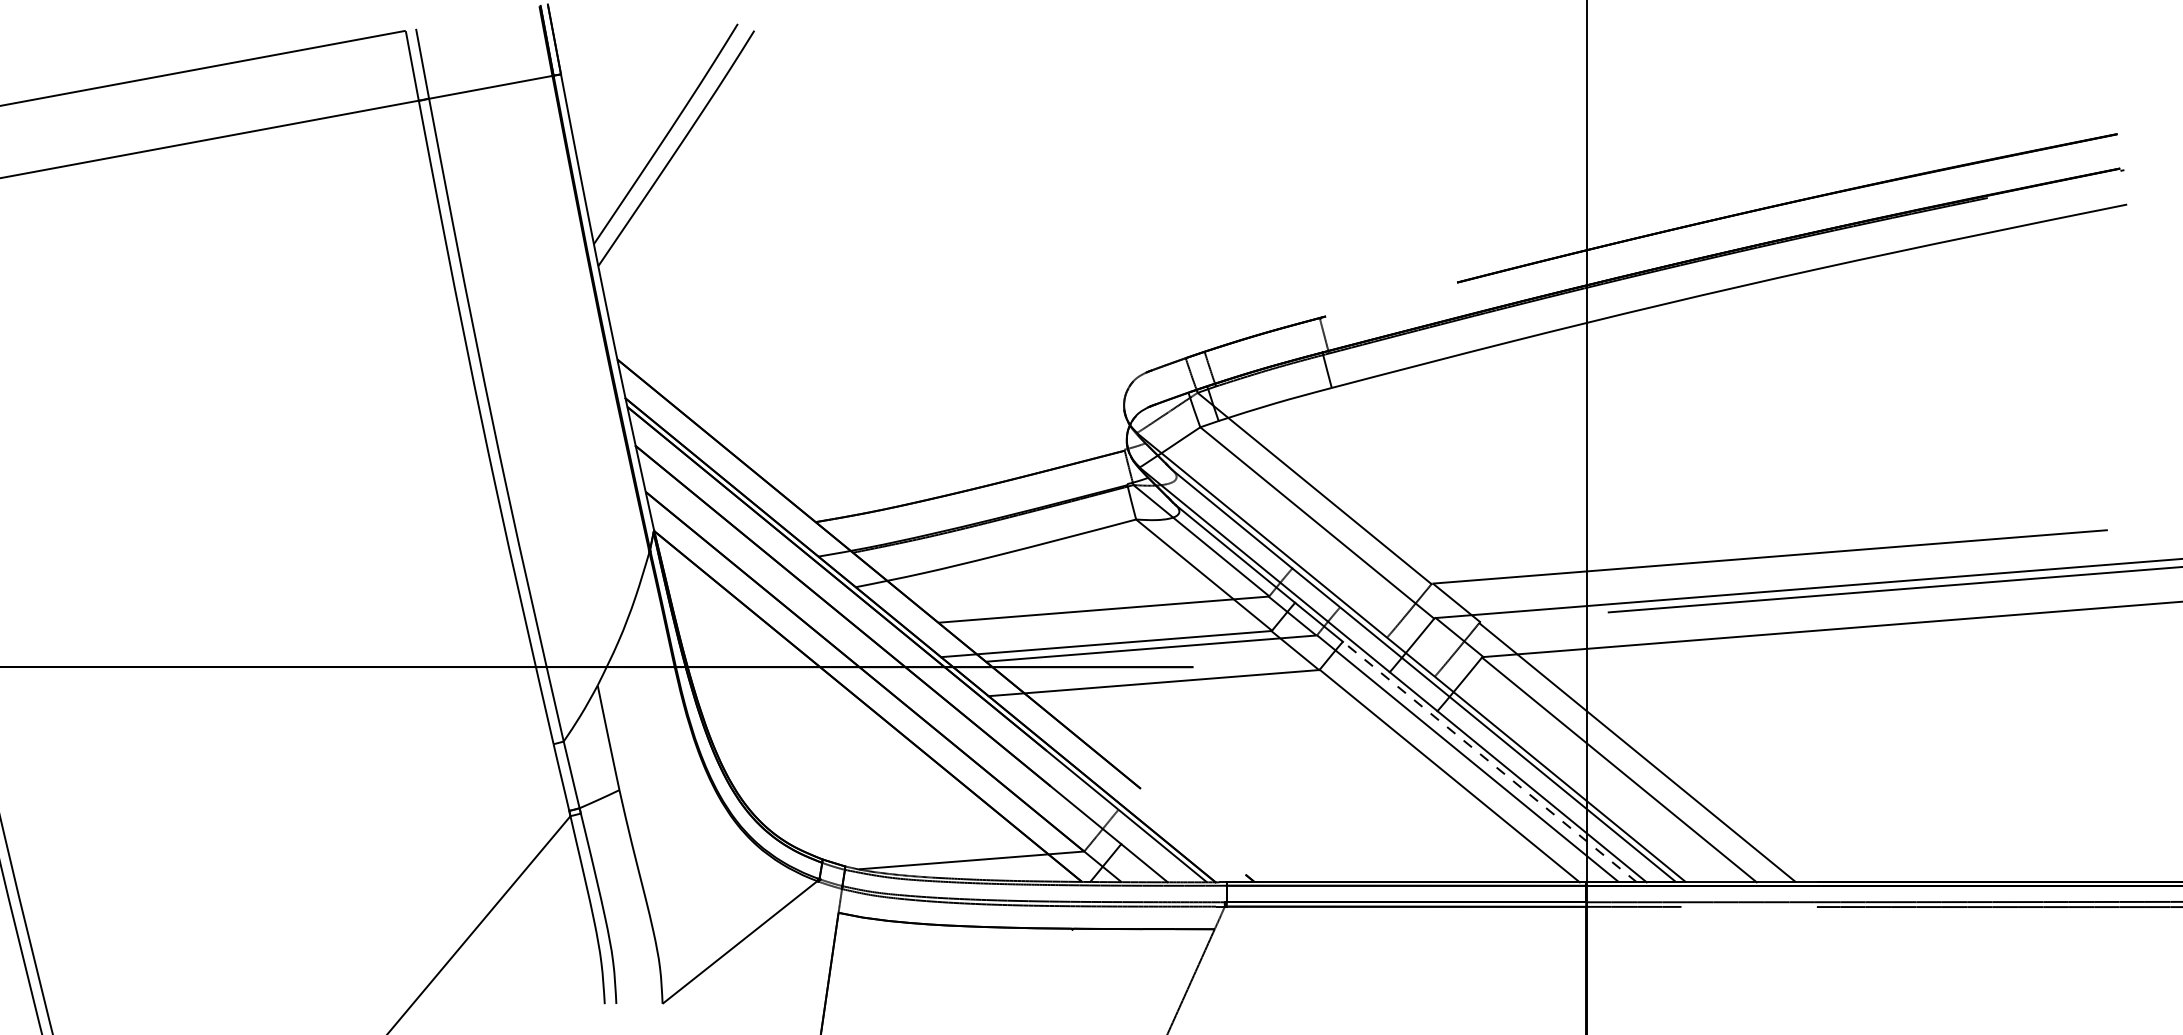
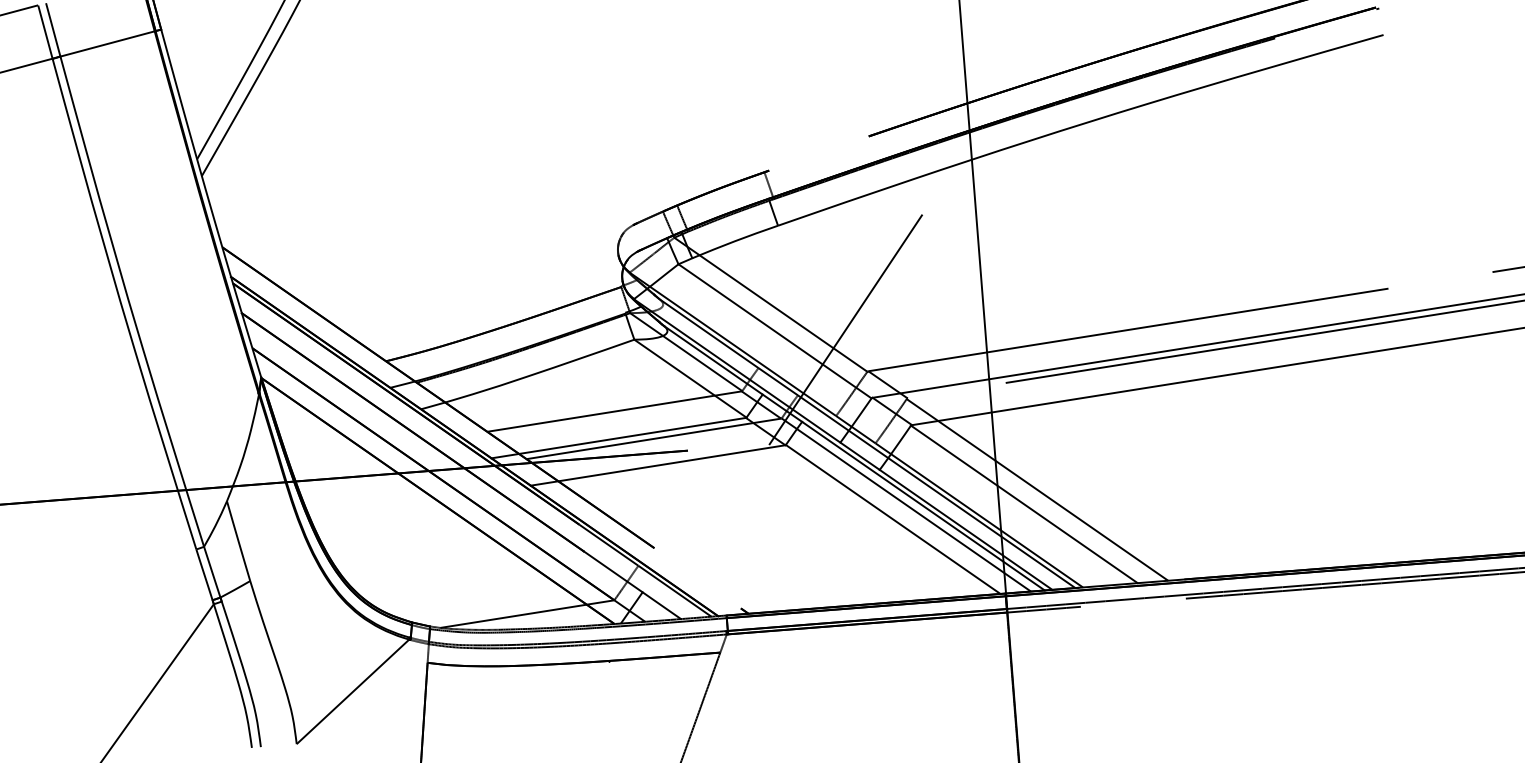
line: (1408, 528) -> (846, 330), added
line: (1489, 762) -> (923, 506), dashed -> solid

